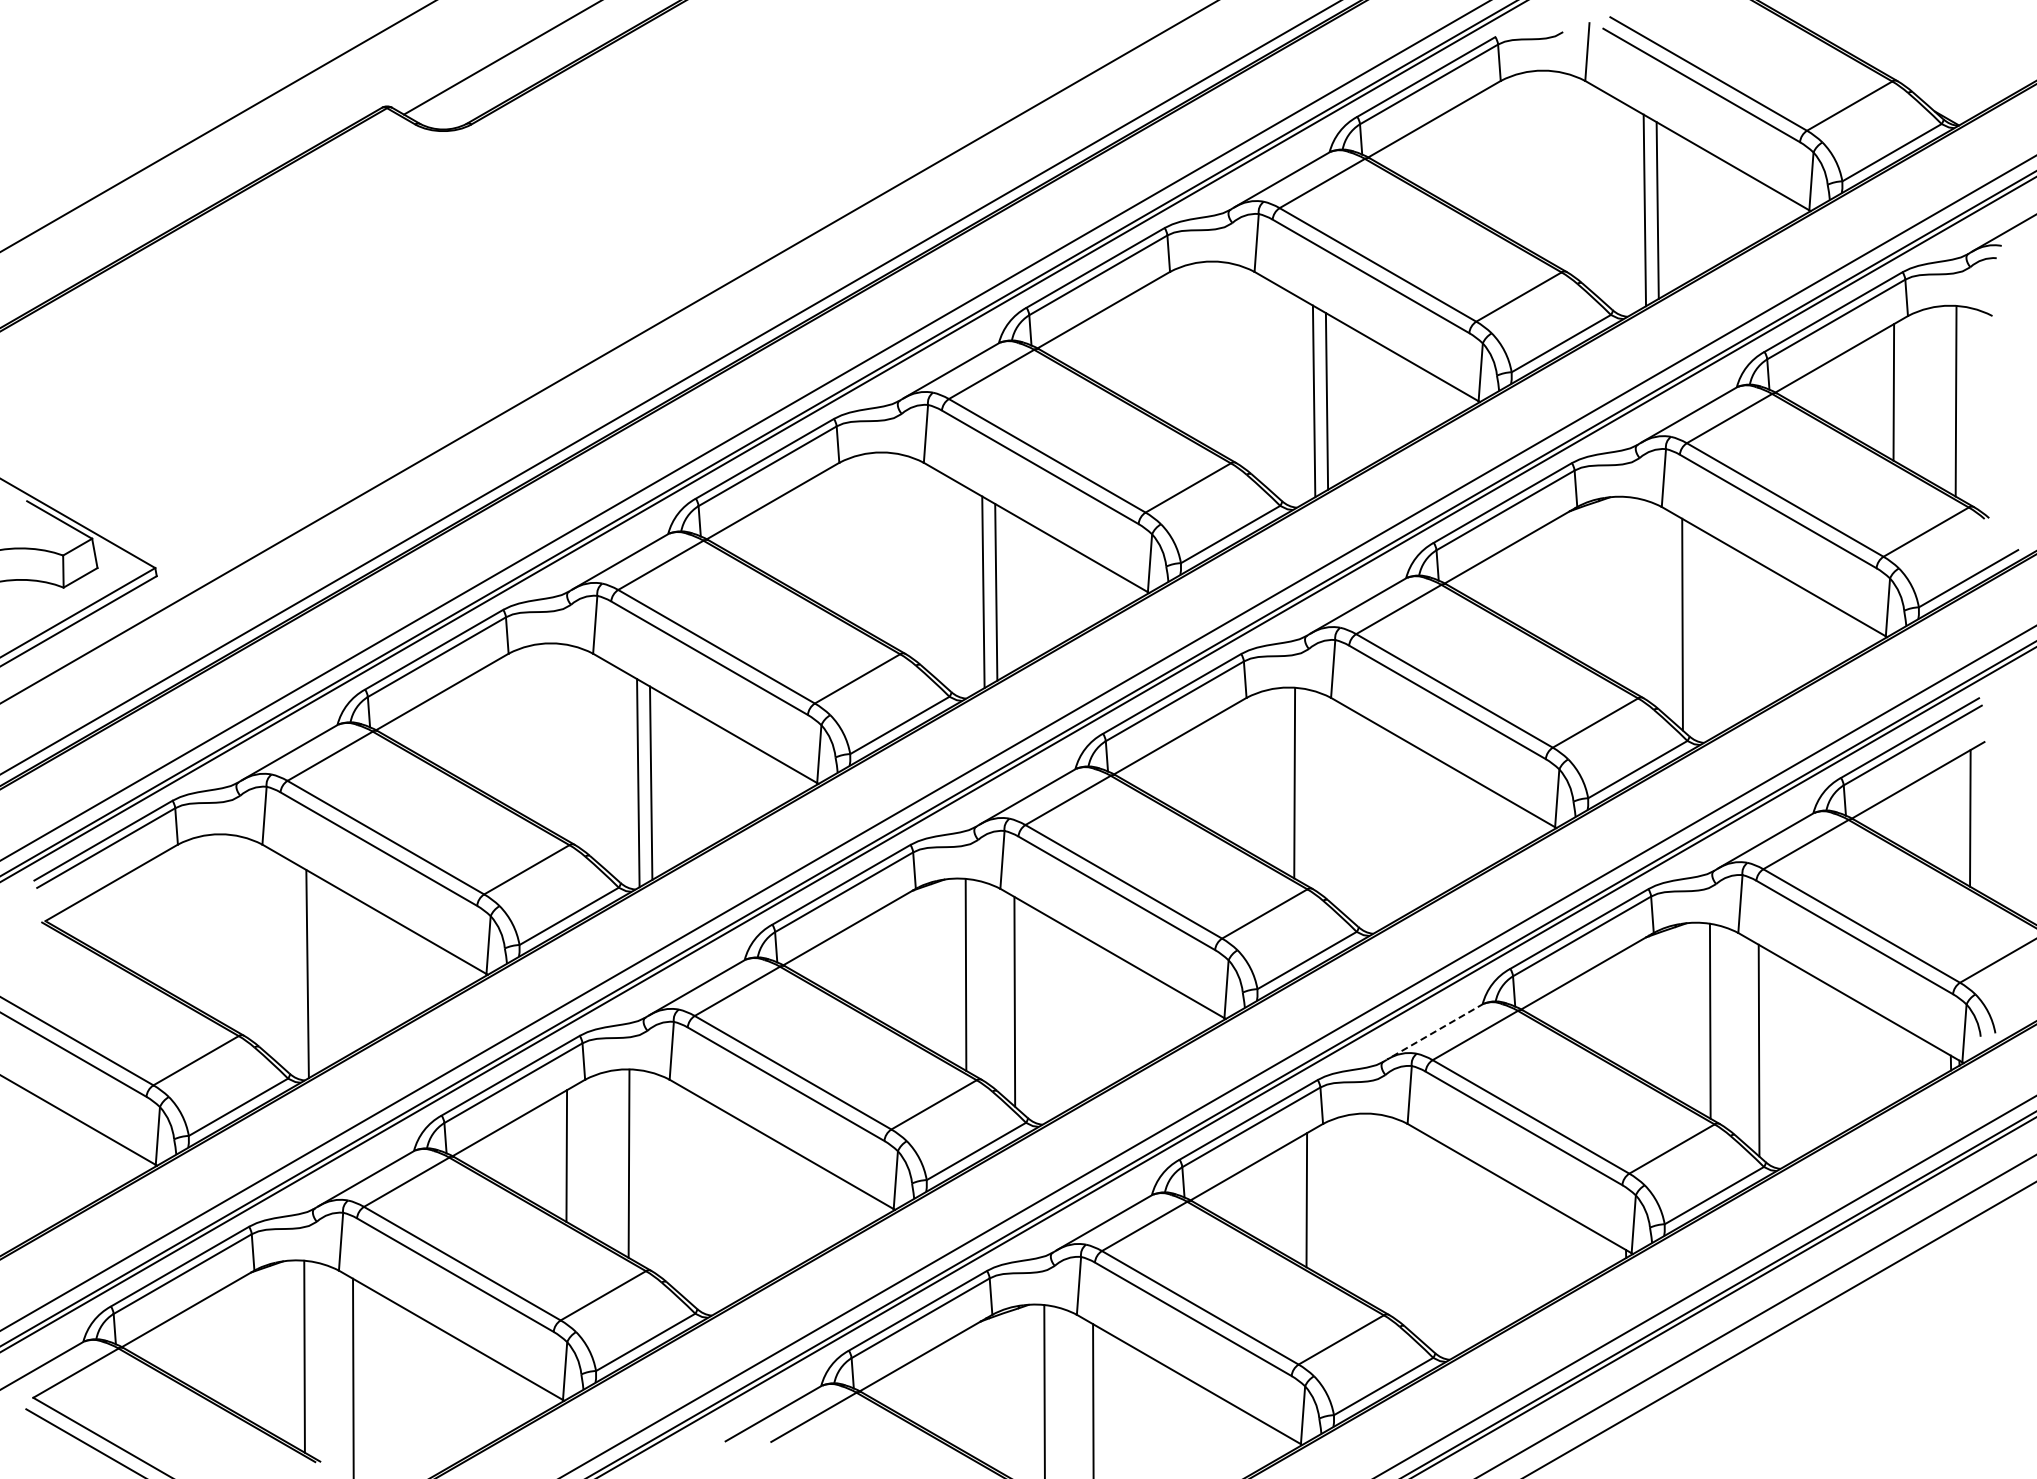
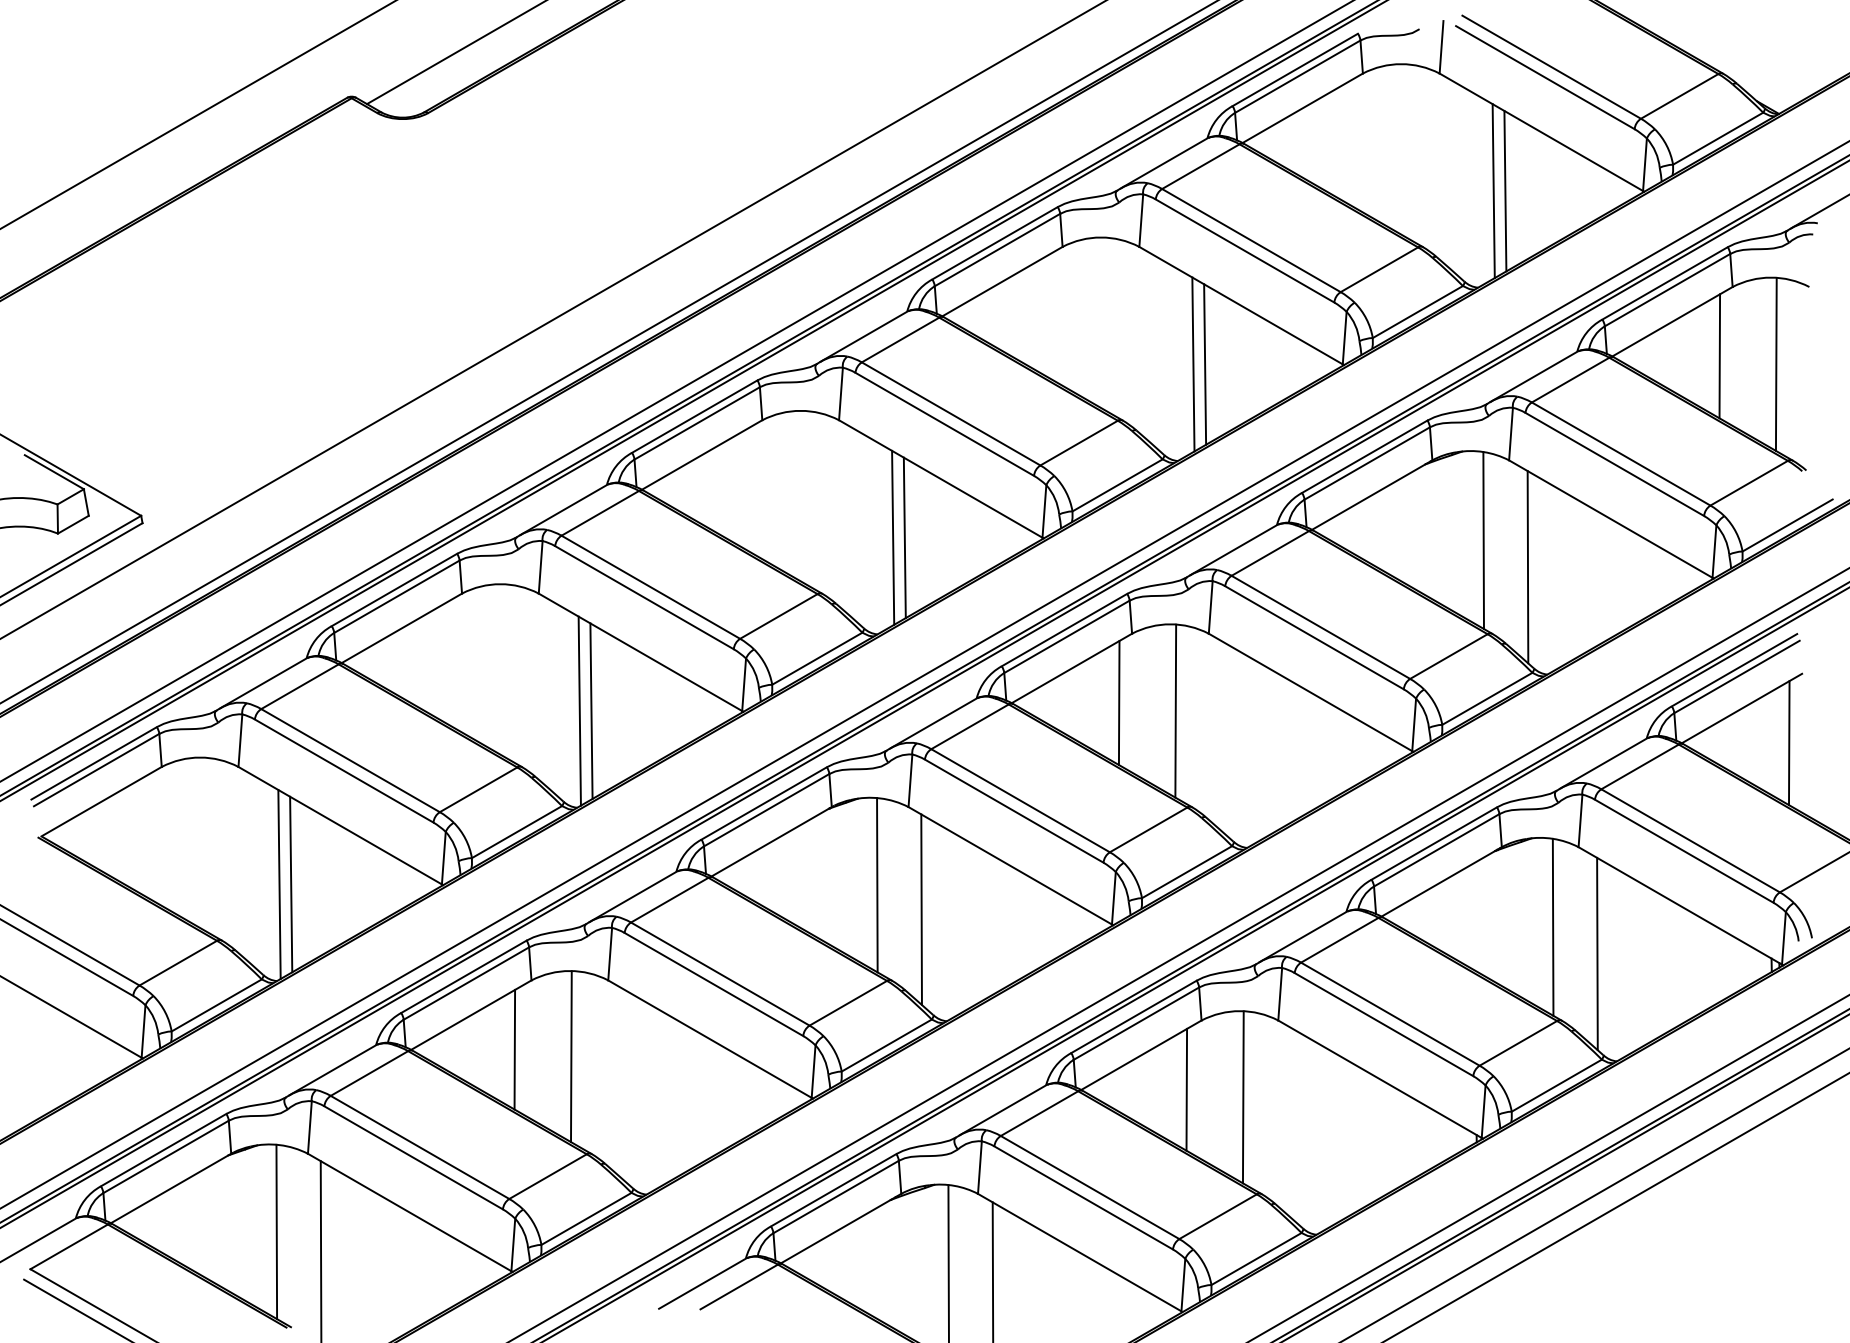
line: (1633, 594) -> (1483, 539), added
line: (1232, 773) -> (1119, 702), added
line: (320, 973) -> (291, 883), added
line: (1435, 1031) -> (1303, 936), dashed -> solid
line: (1368, 1208) -> (1242, 1097), added

